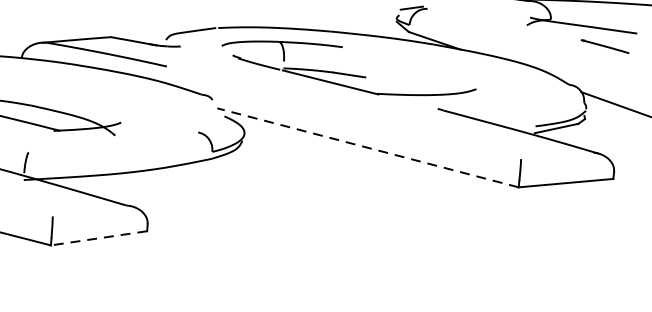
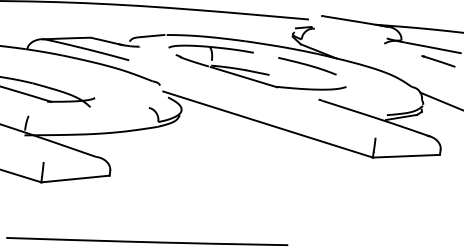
curve: (419, 61) -> (307, 65), added
line: (368, 147) -> (268, 124), dashed -> solid
line: (99, 238) -> (75, 179), dashed -> solid

